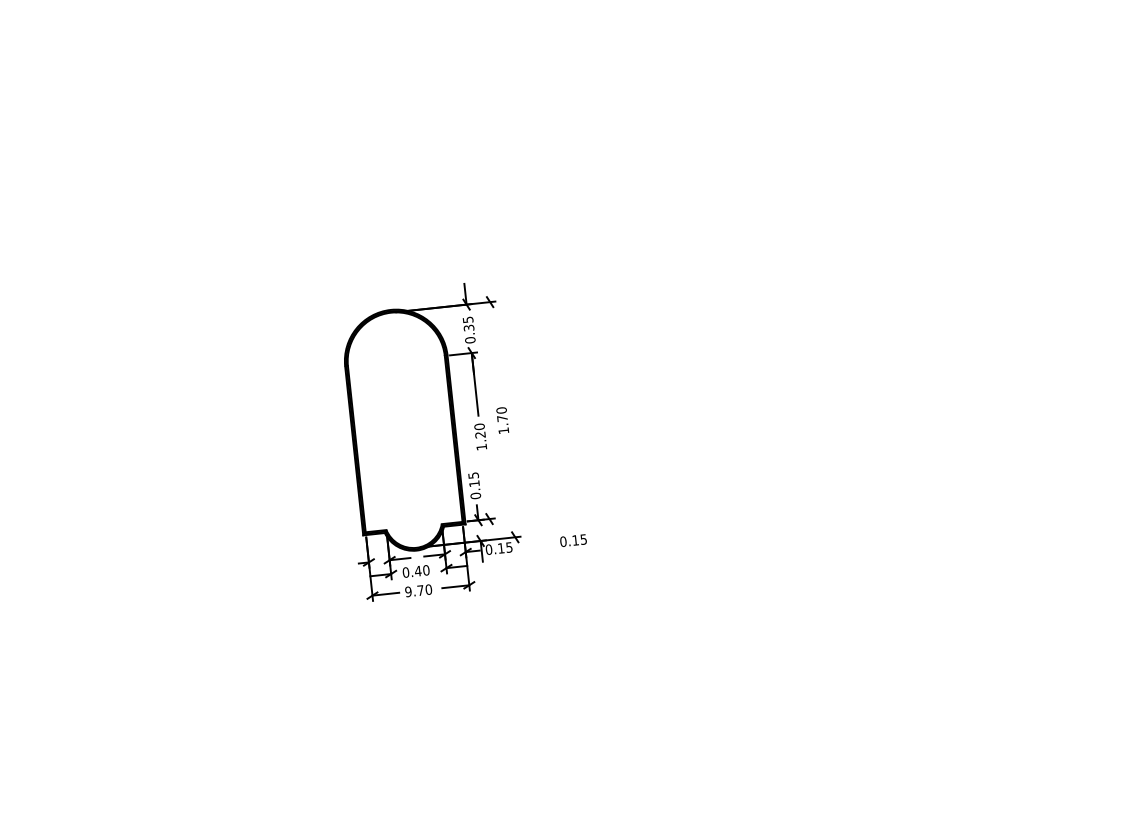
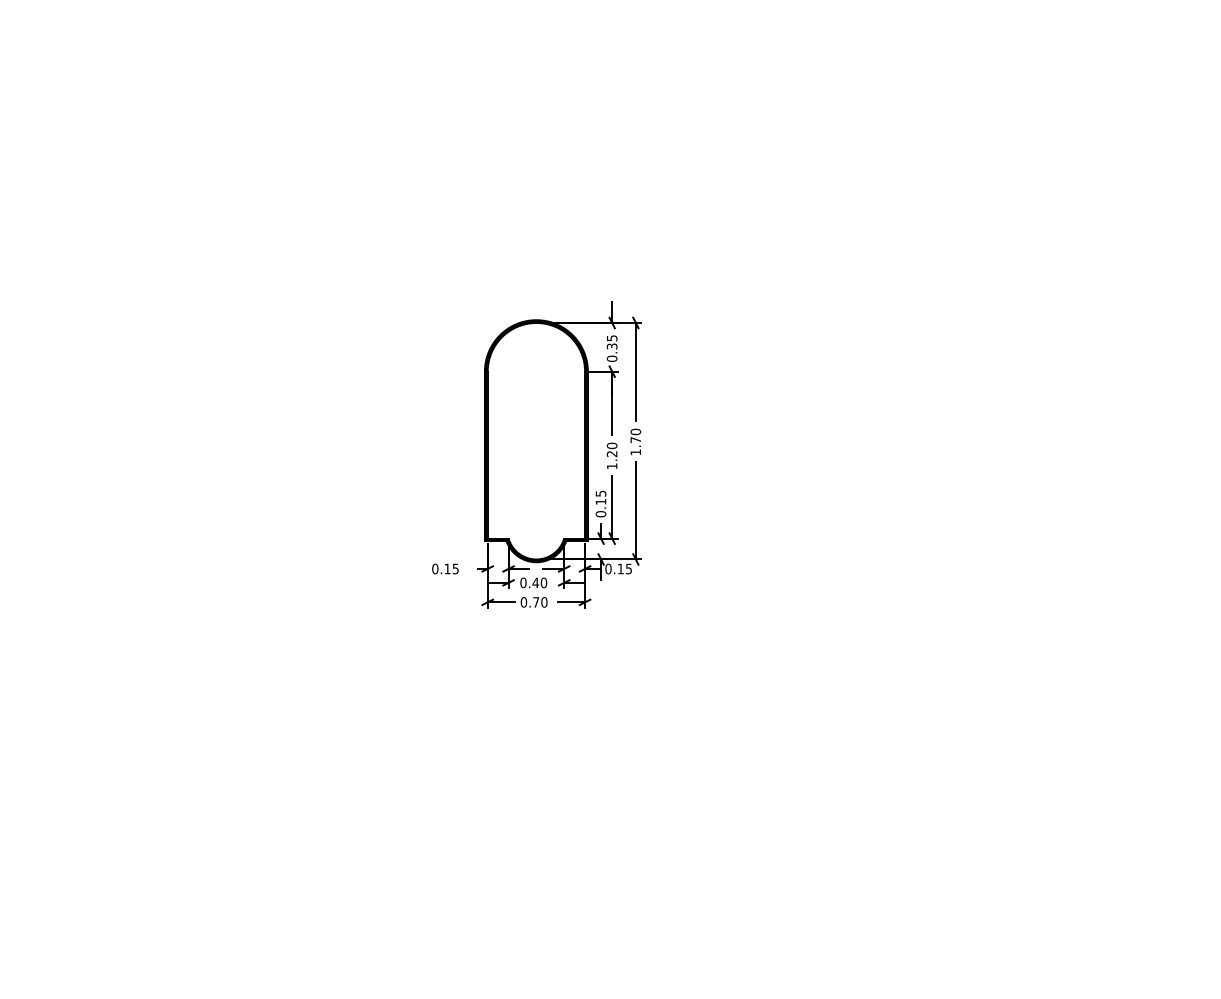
line: (494, 350) -> (635, 371), added
line: (486, 487) -> (612, 506), added
line: (509, 488) -> (635, 510), added
text: (573, 540) -> (445, 568), moved
text: (408, 592) -> (523, 602), 9.70 -> 0.70

